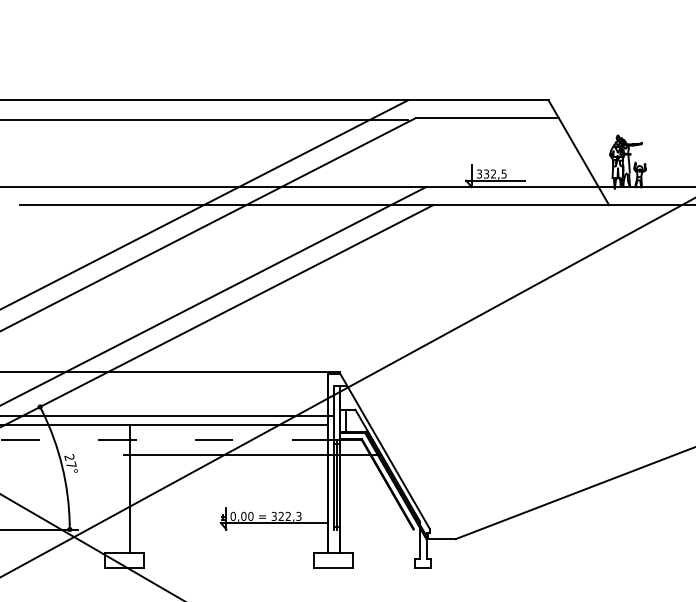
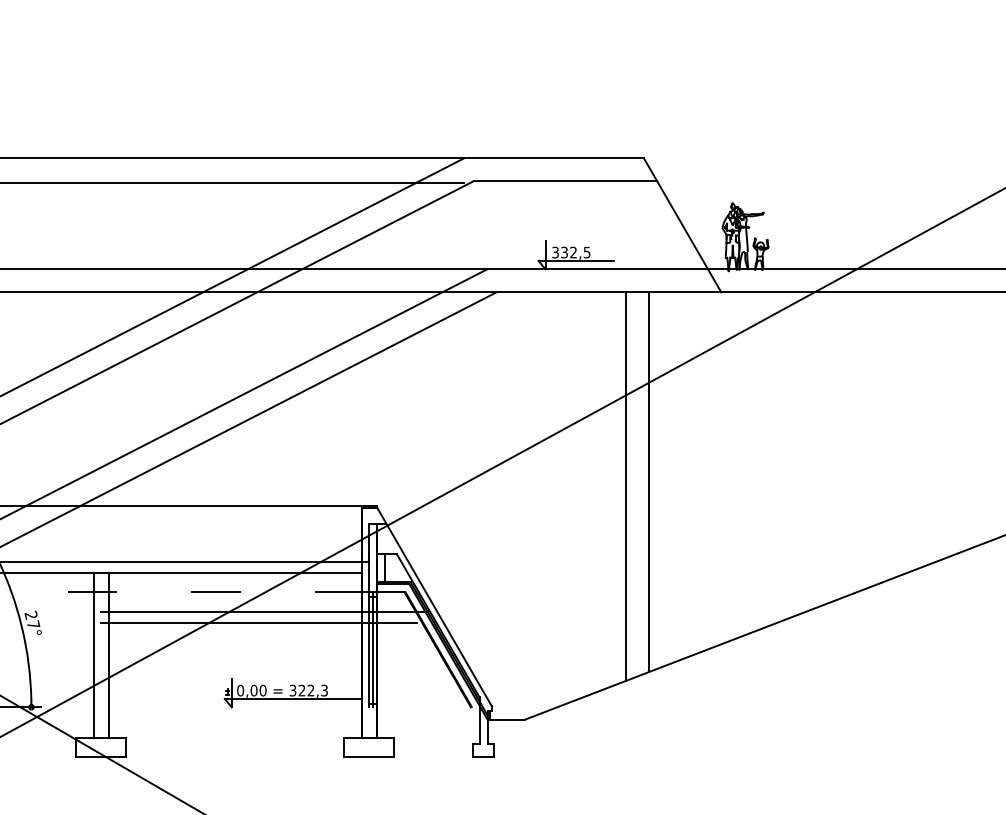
line: (552, 353) -> (648, 482), added
line: (534, 356) -> (625, 486), added
line: (247, 463) -> (258, 623), added
line: (118, 488) -> (93, 655), added

